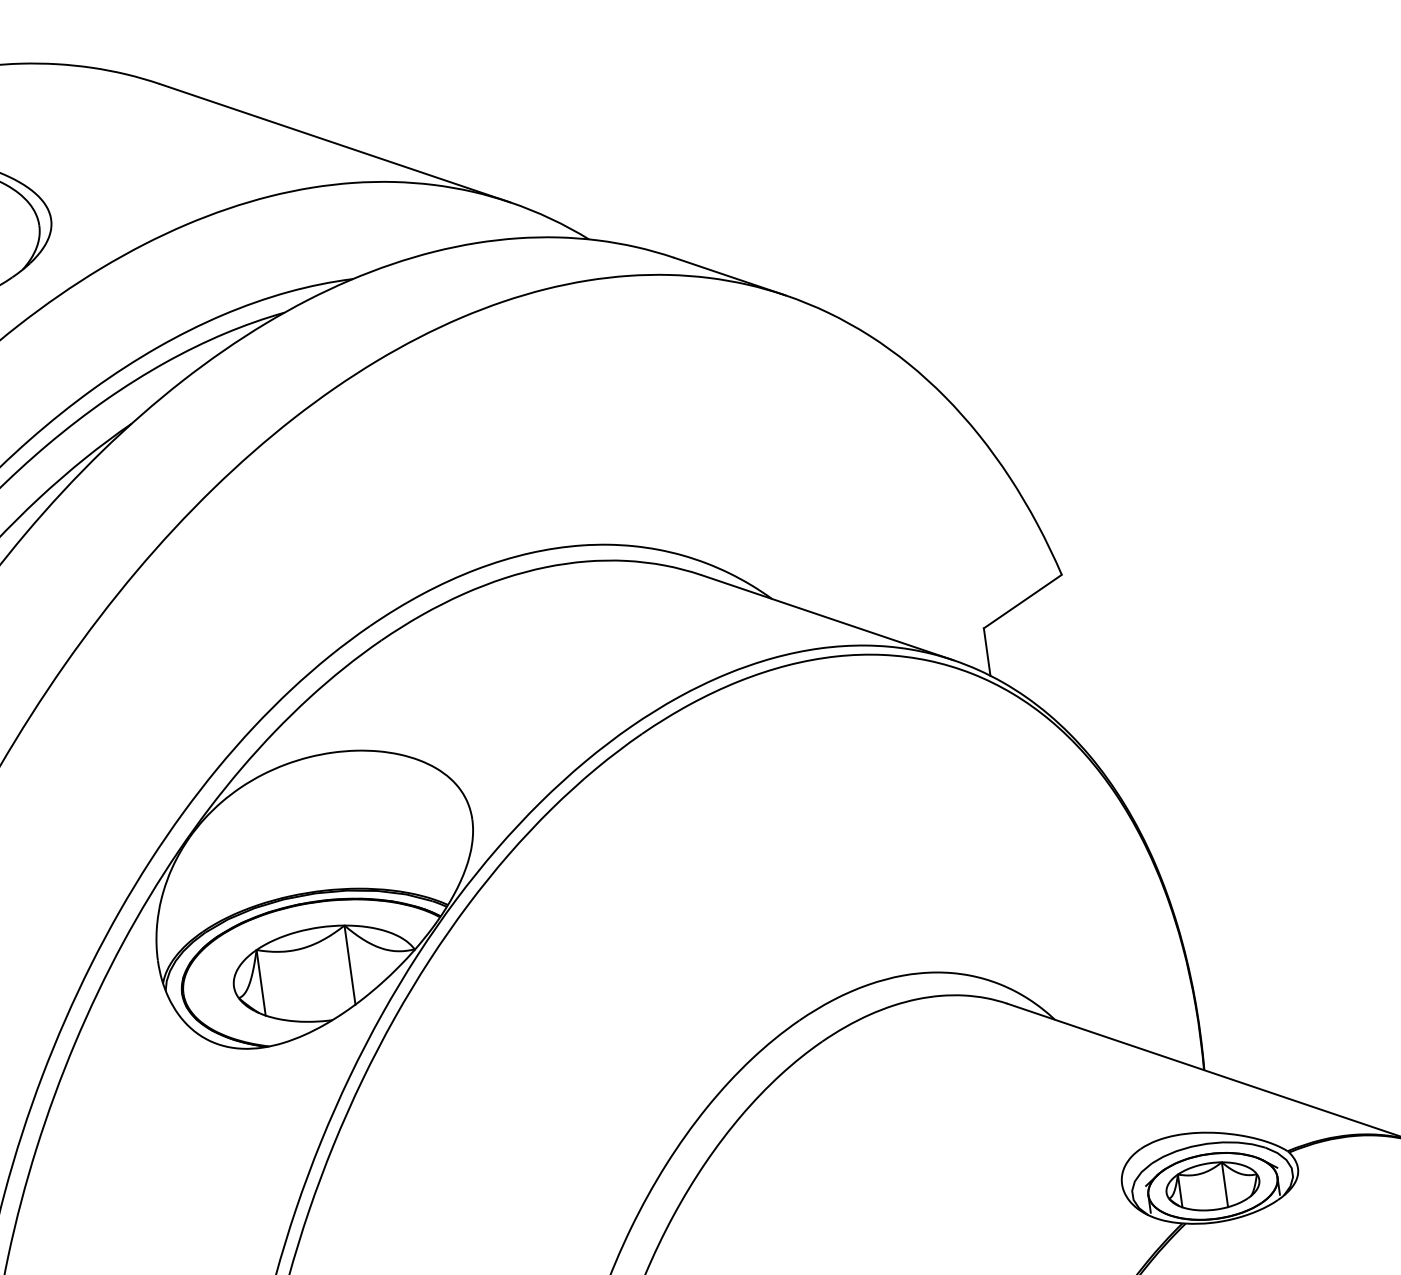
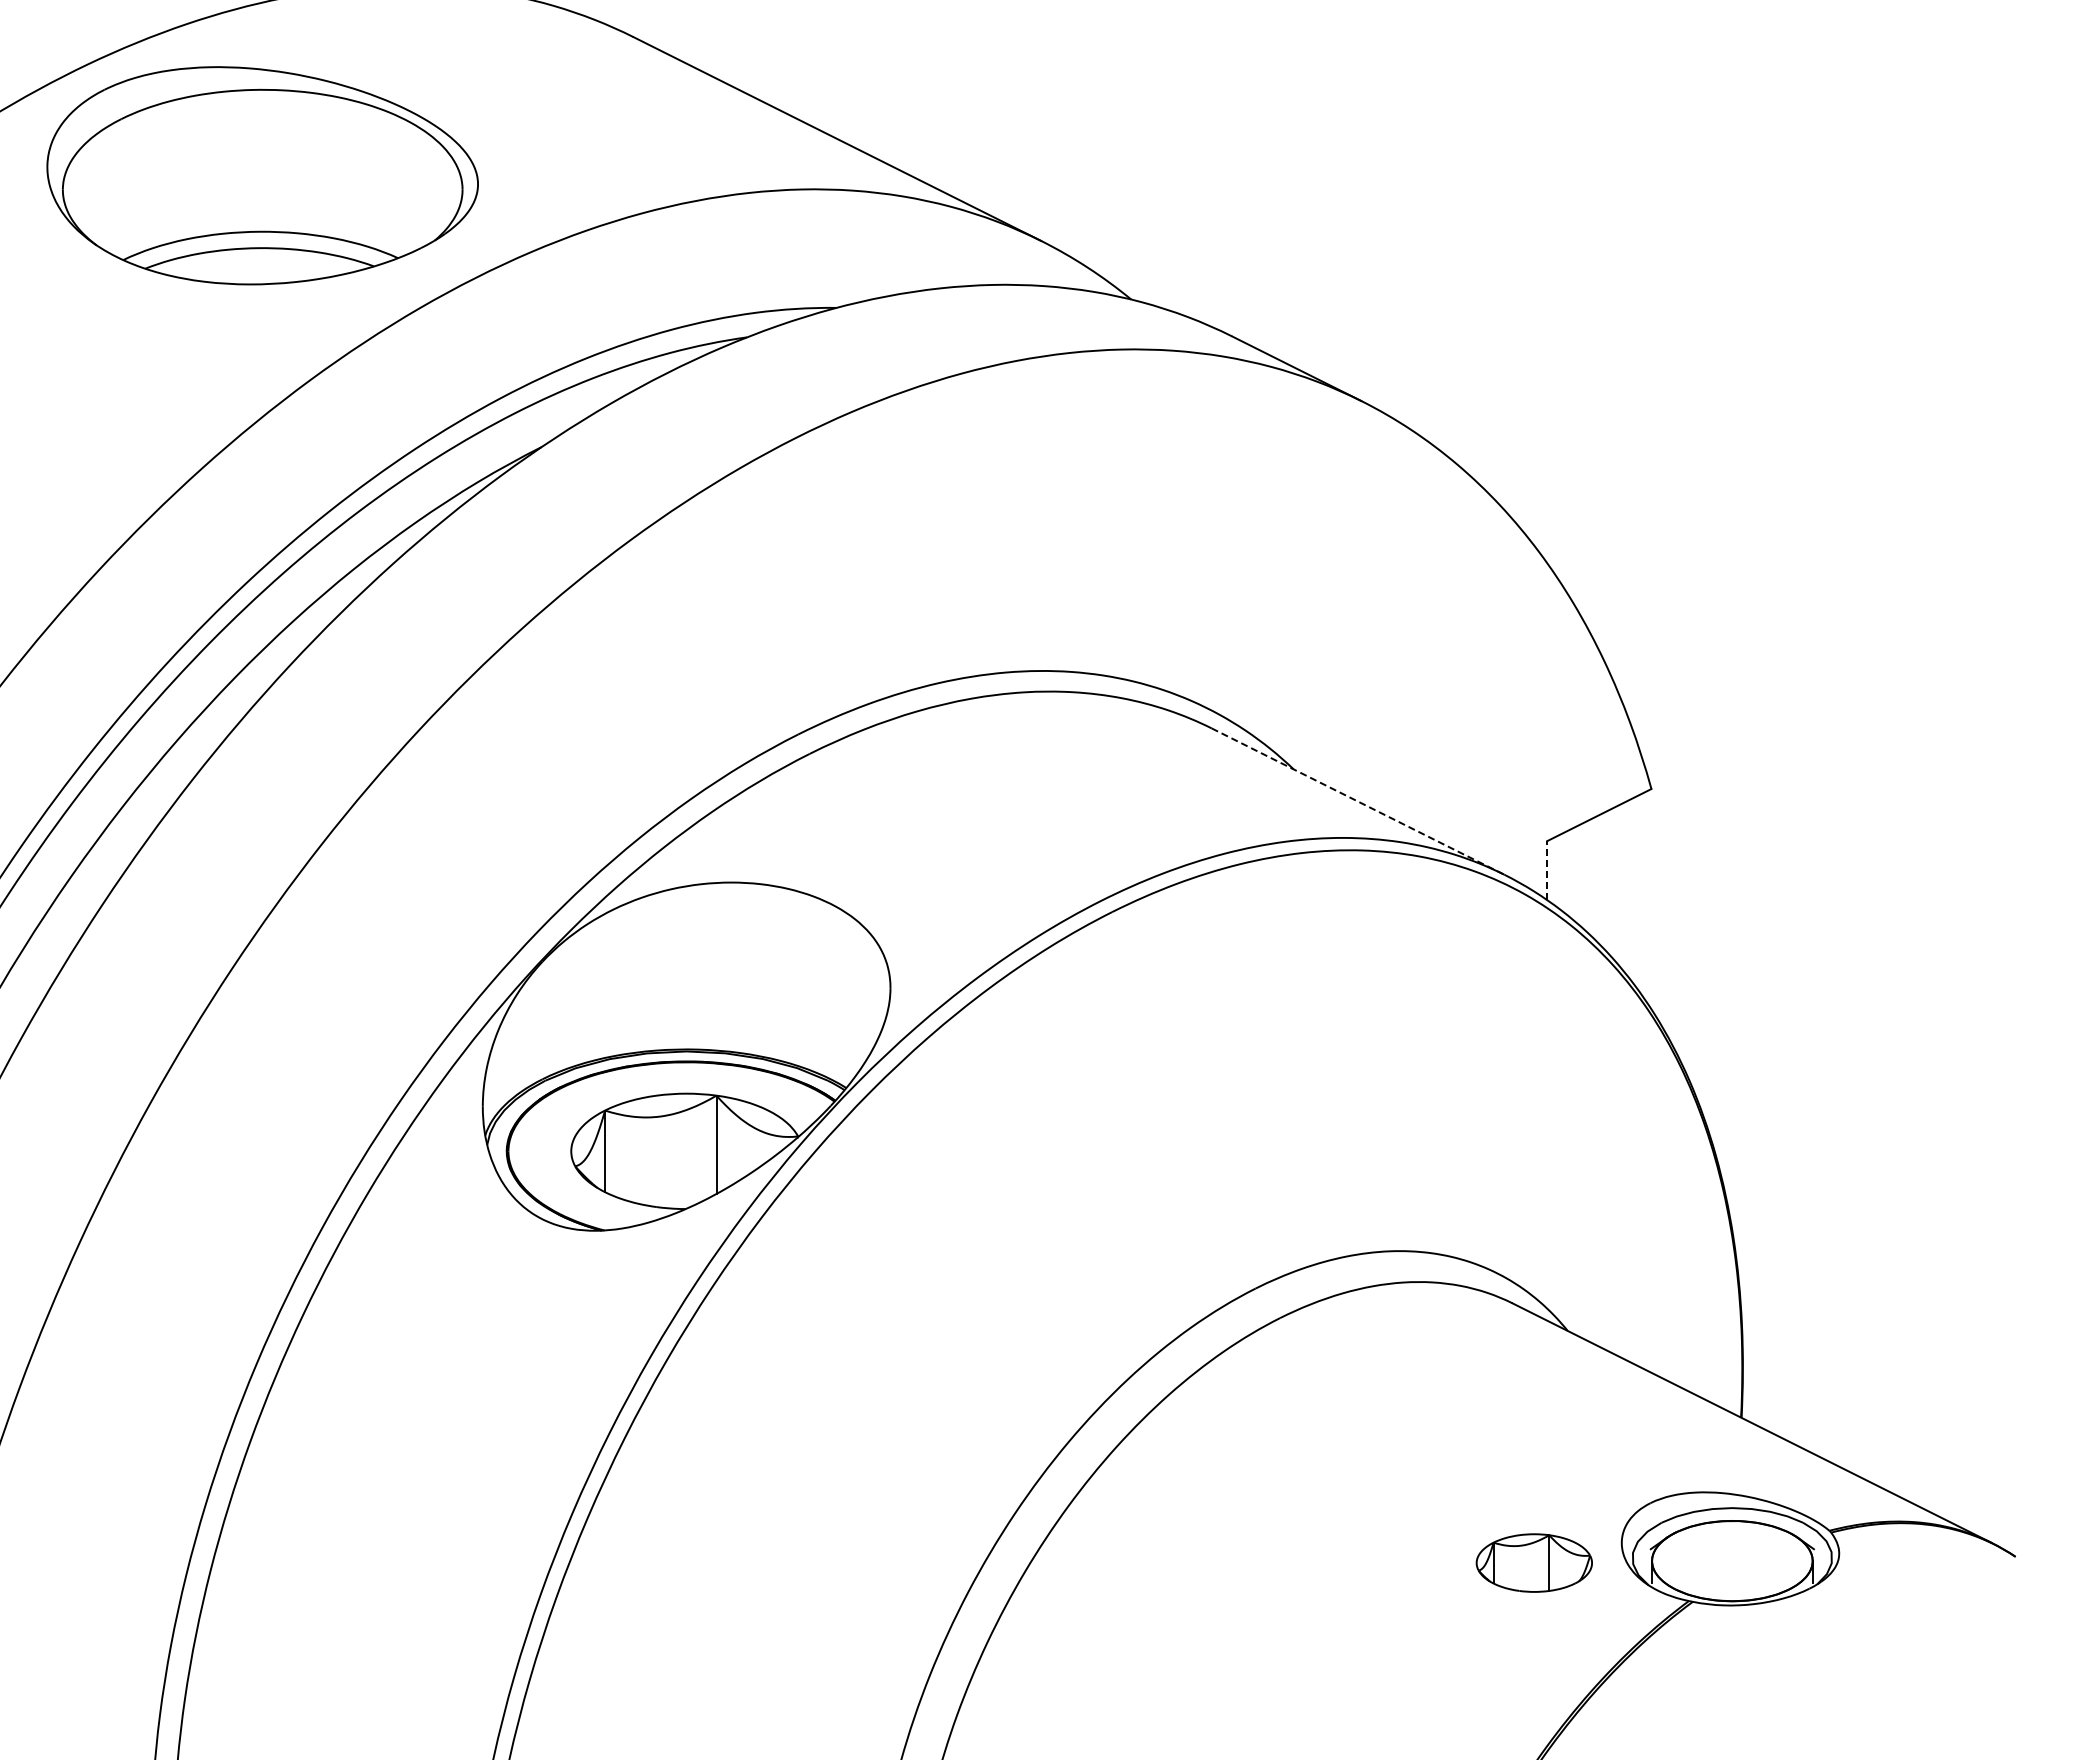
line: (827, 617) -> (1358, 801), solid -> dashed
line: (987, 651) -> (1547, 870), solid -> dashed
part: (1212, 1186) -> (1533, 1562), moved

